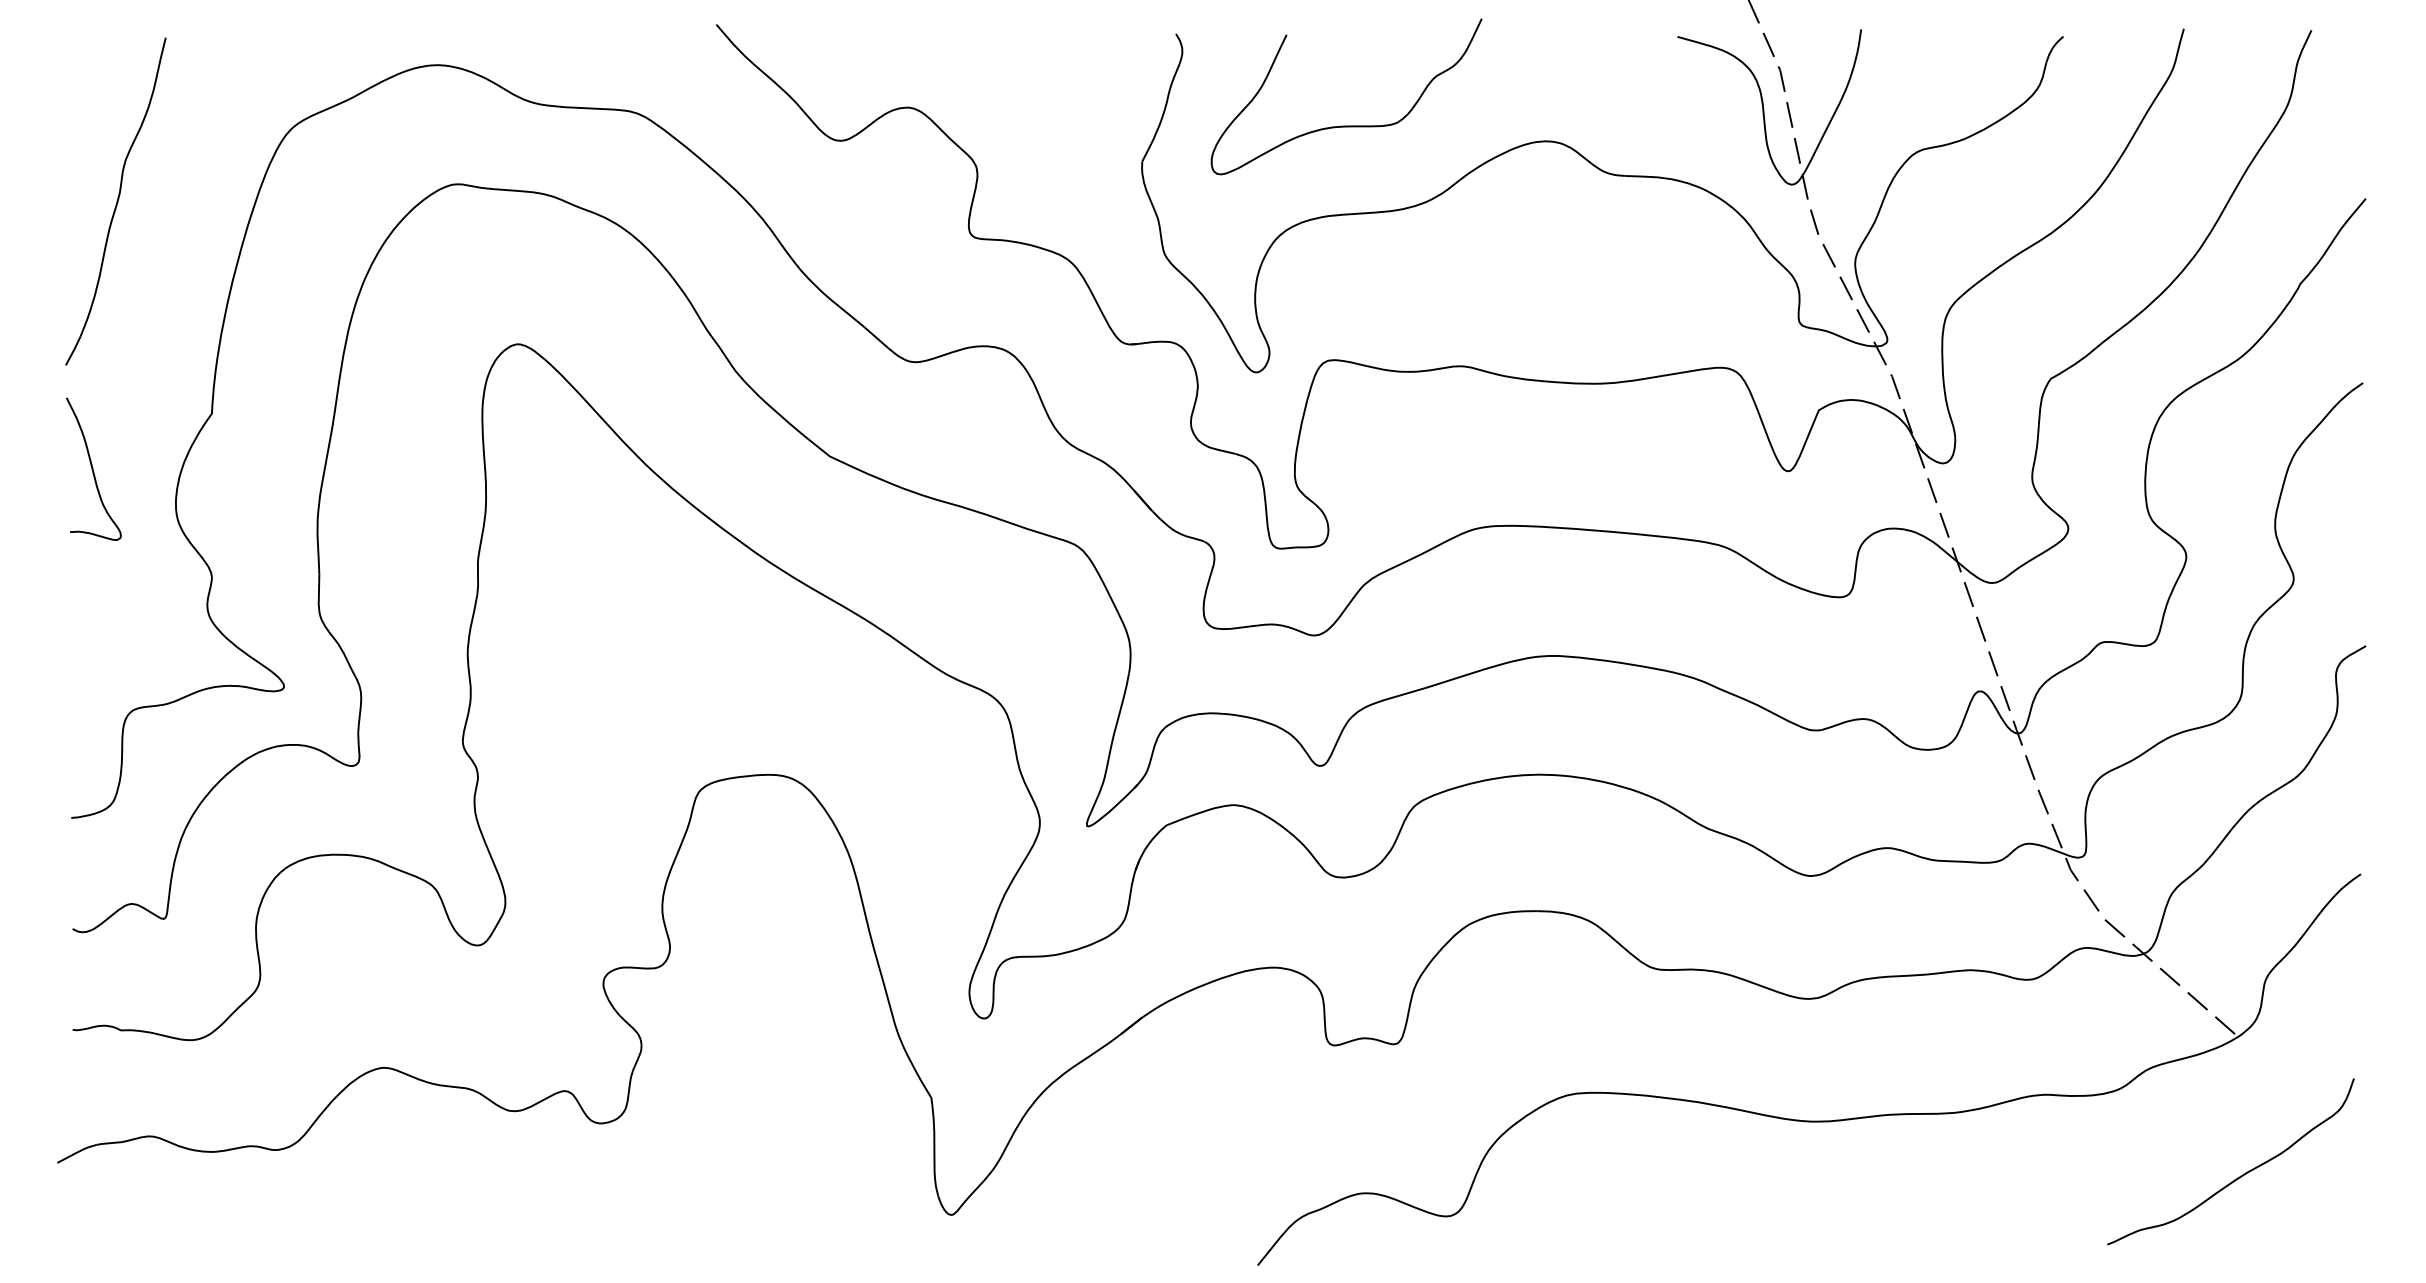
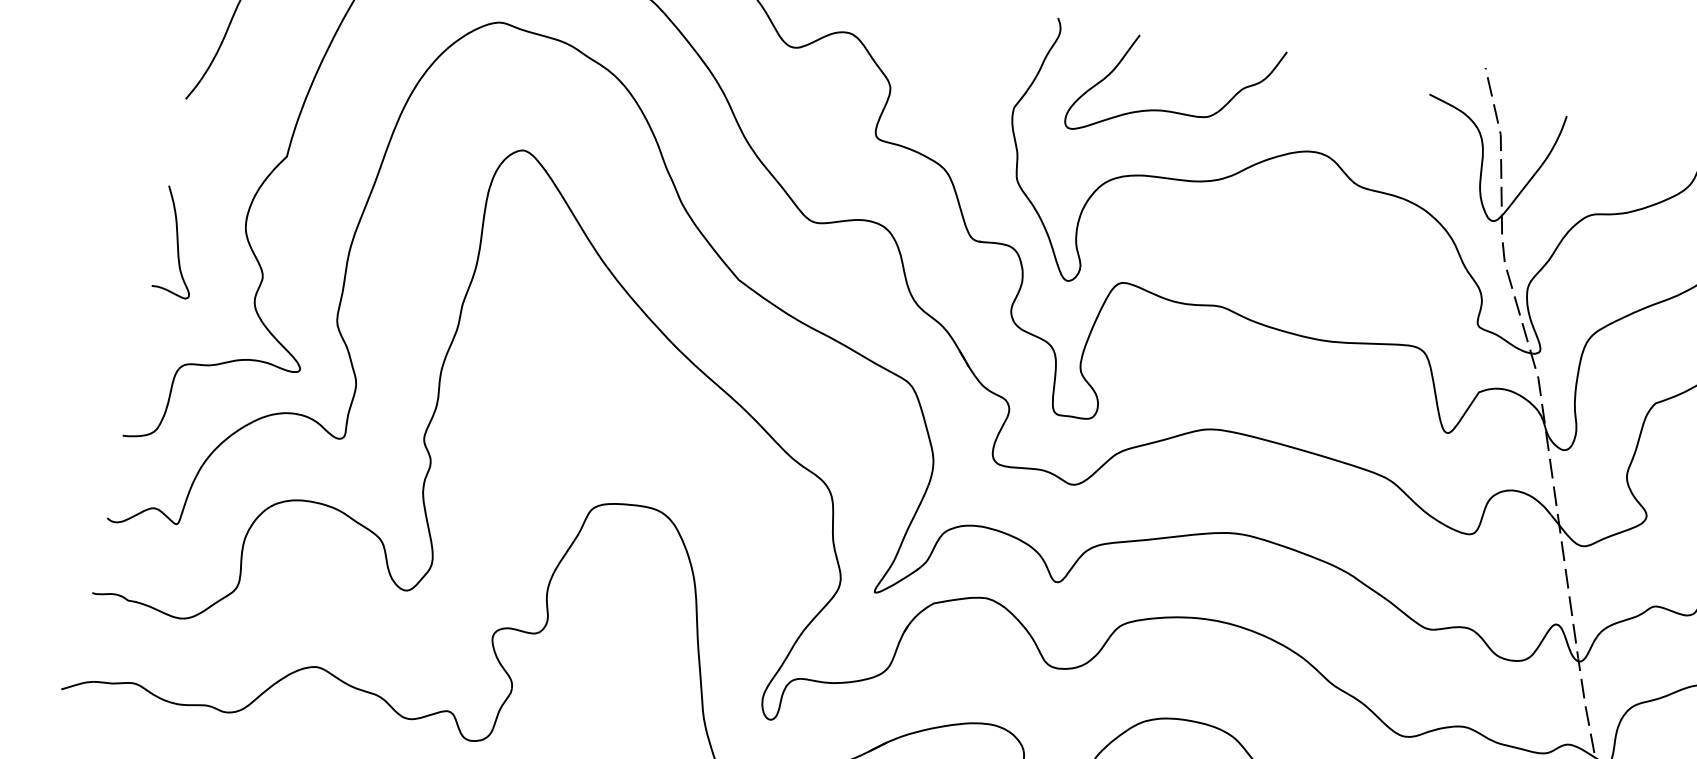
curve: (93, 468) -> (178, 242), moved

